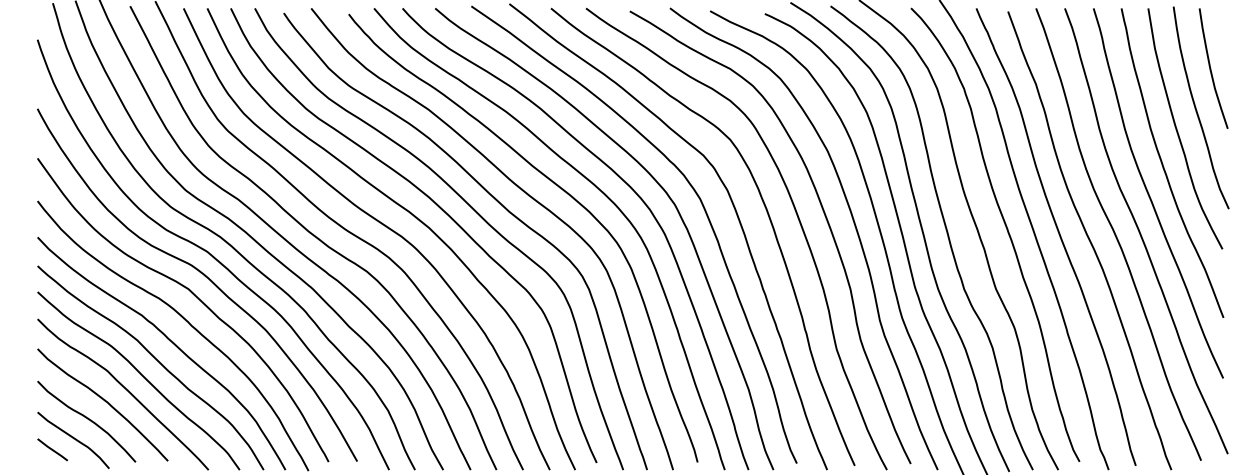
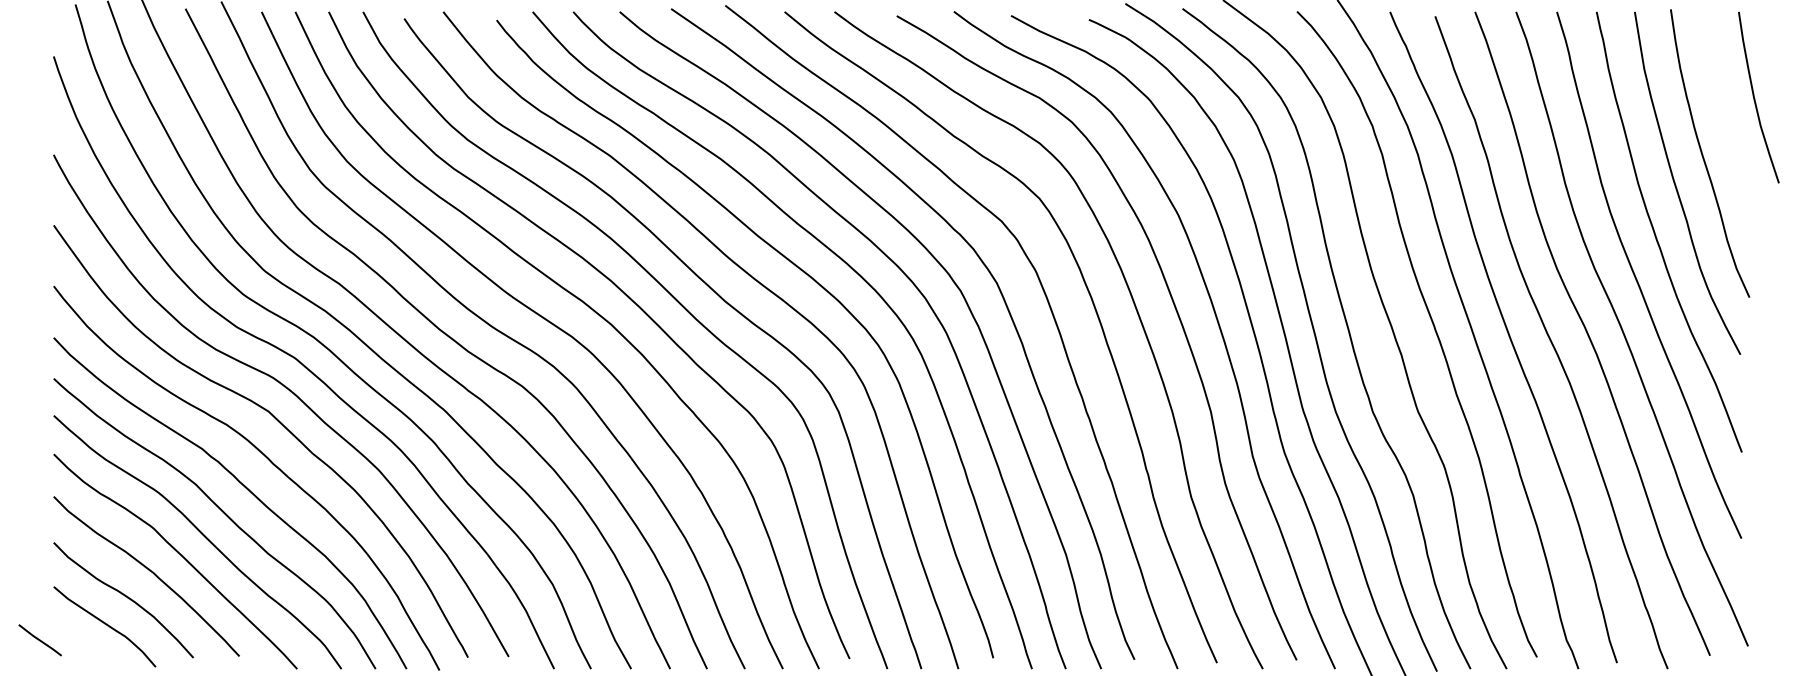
curve: (1211, 69) -> (1755, 98), moved
line: (52, 450) -> (39, 640), moved

